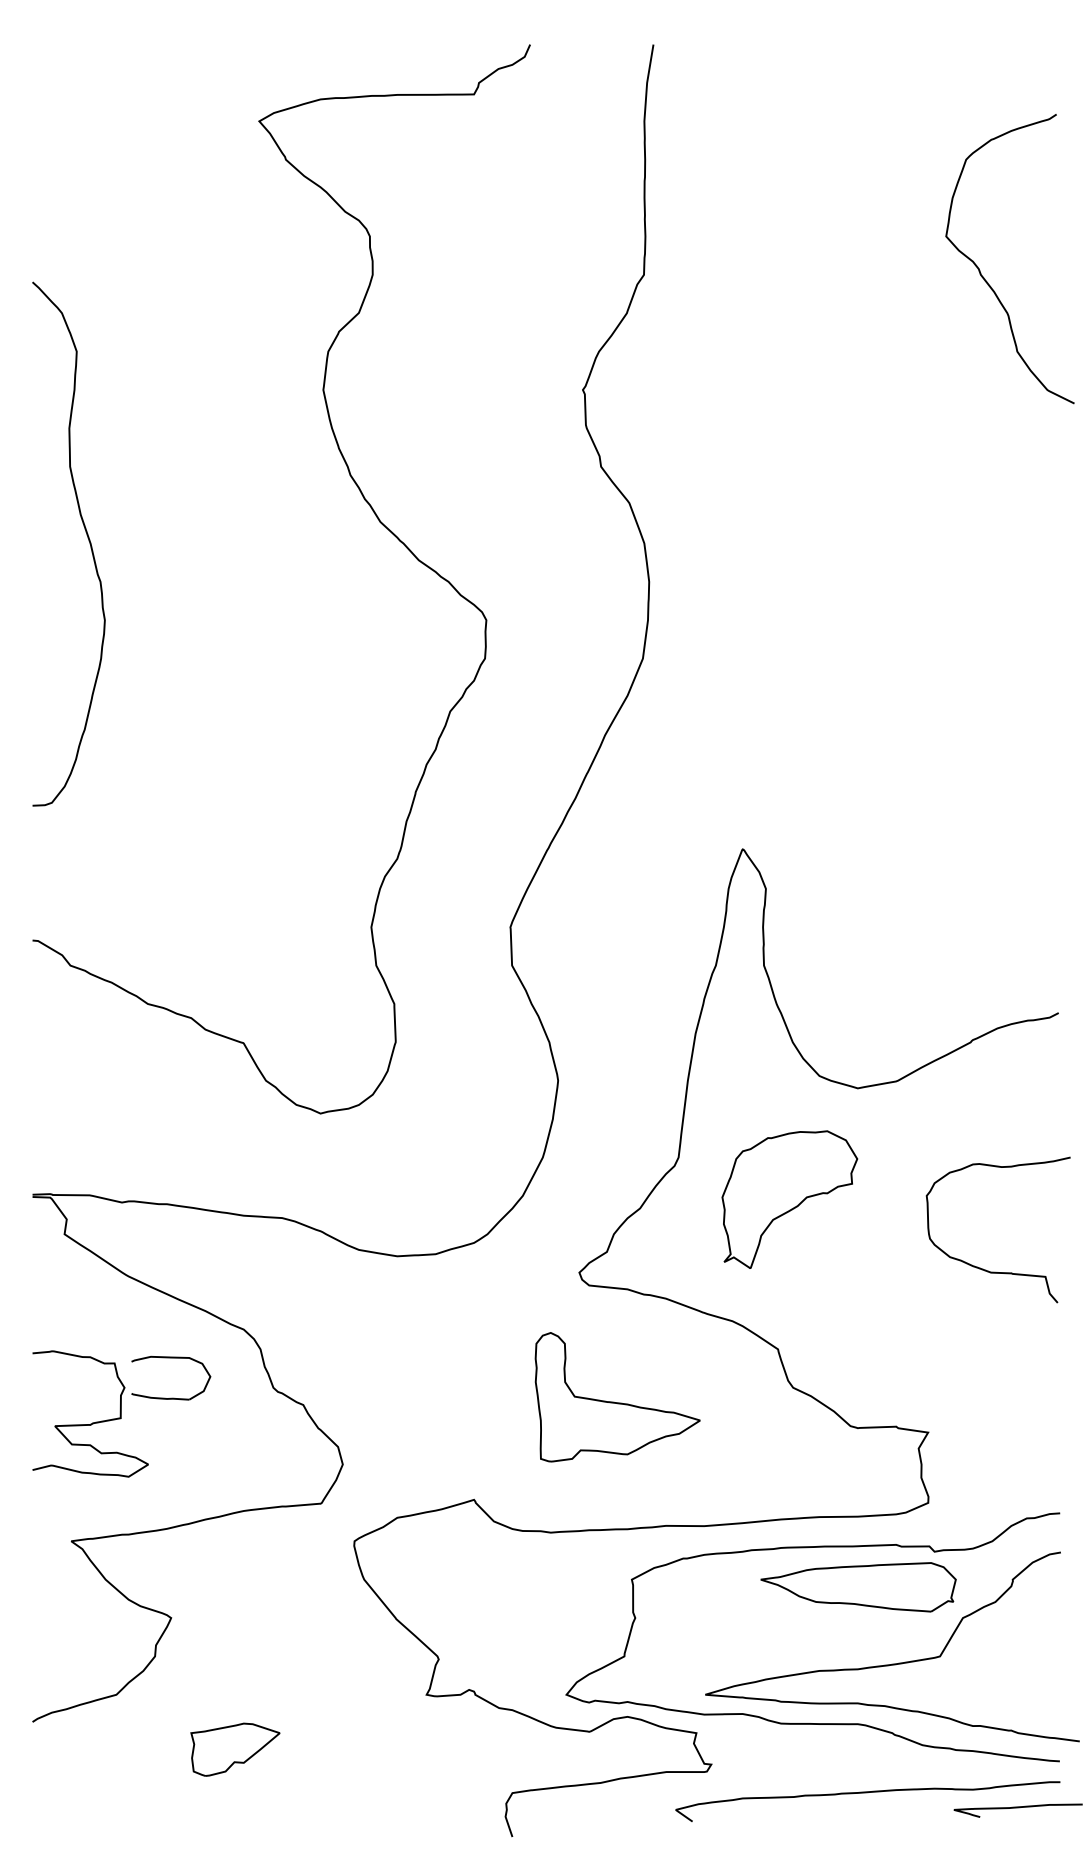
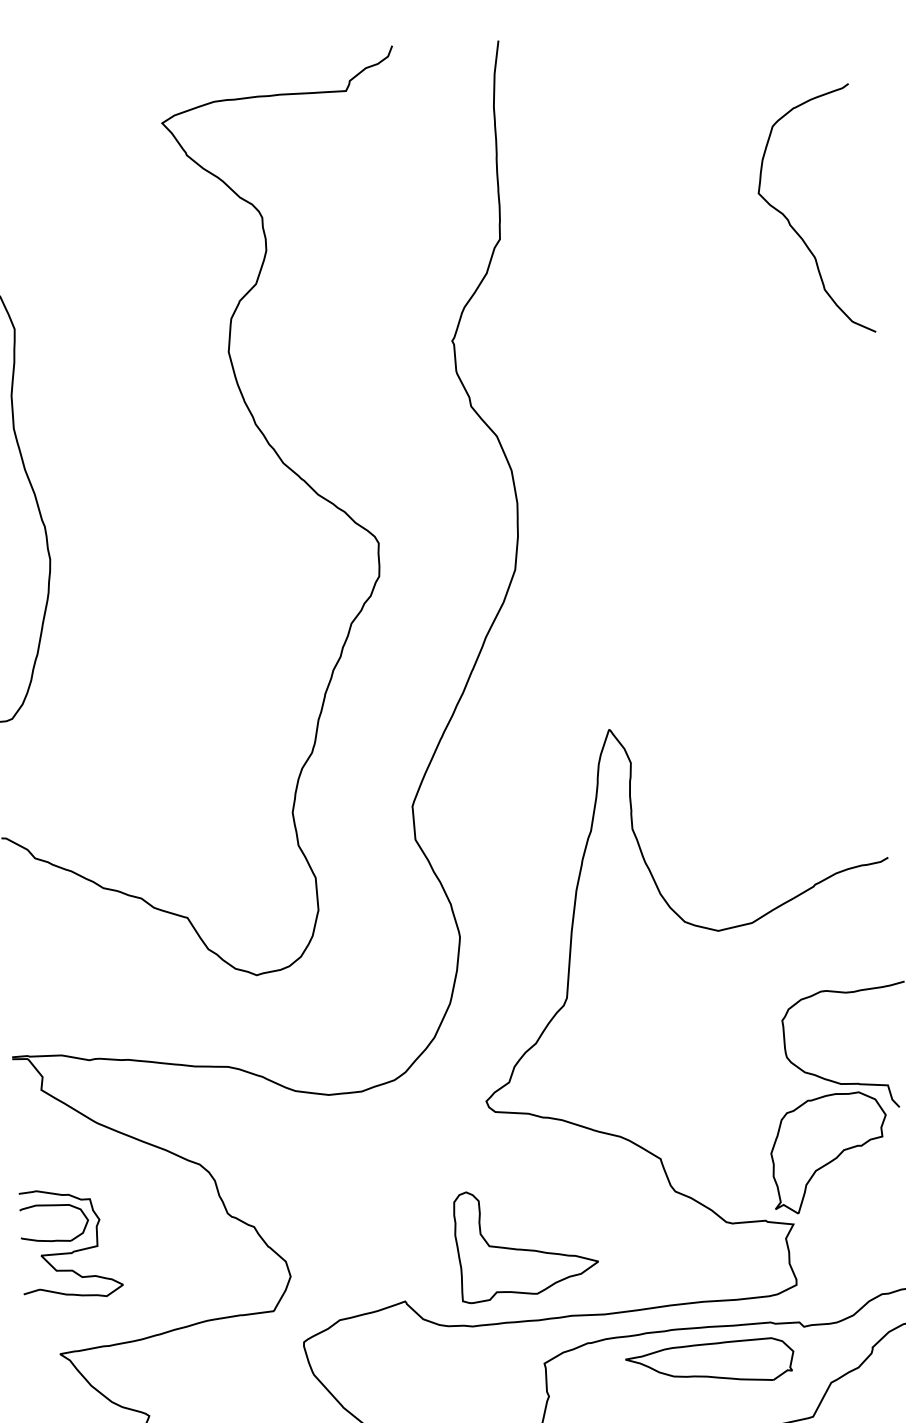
part: (789, 1199) -> (829, 1152), moved
part: (171, 1358) -> (53, 1206), moved
part: (617, 1397) -> (526, 1245), moved
part: (858, 1587) -> (709, 1362), moved

